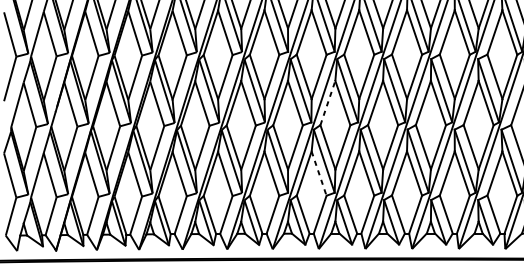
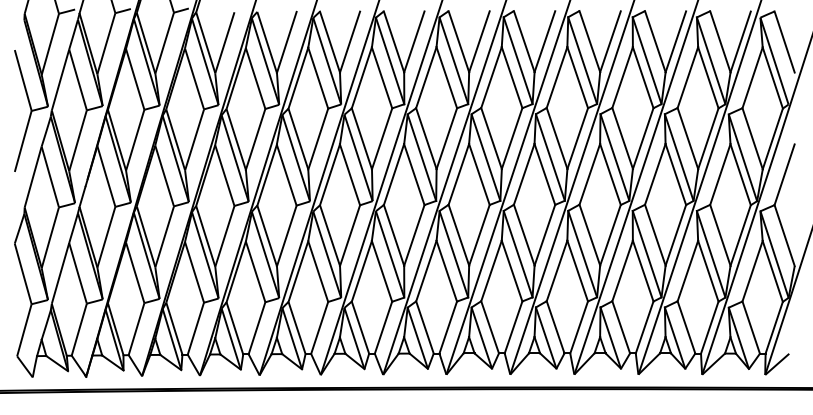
line: (328, 102) -> (459, 173), dashed -> solid
line: (318, 173) -> (446, 271), dashed -> solid

